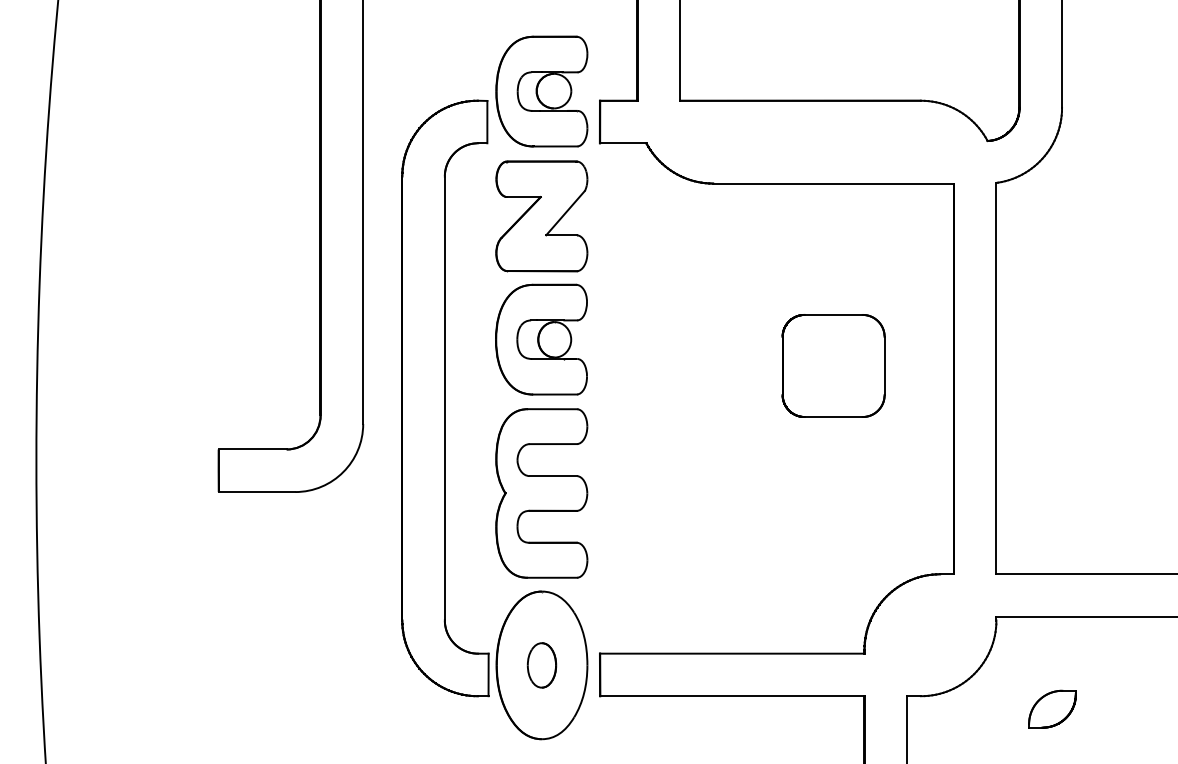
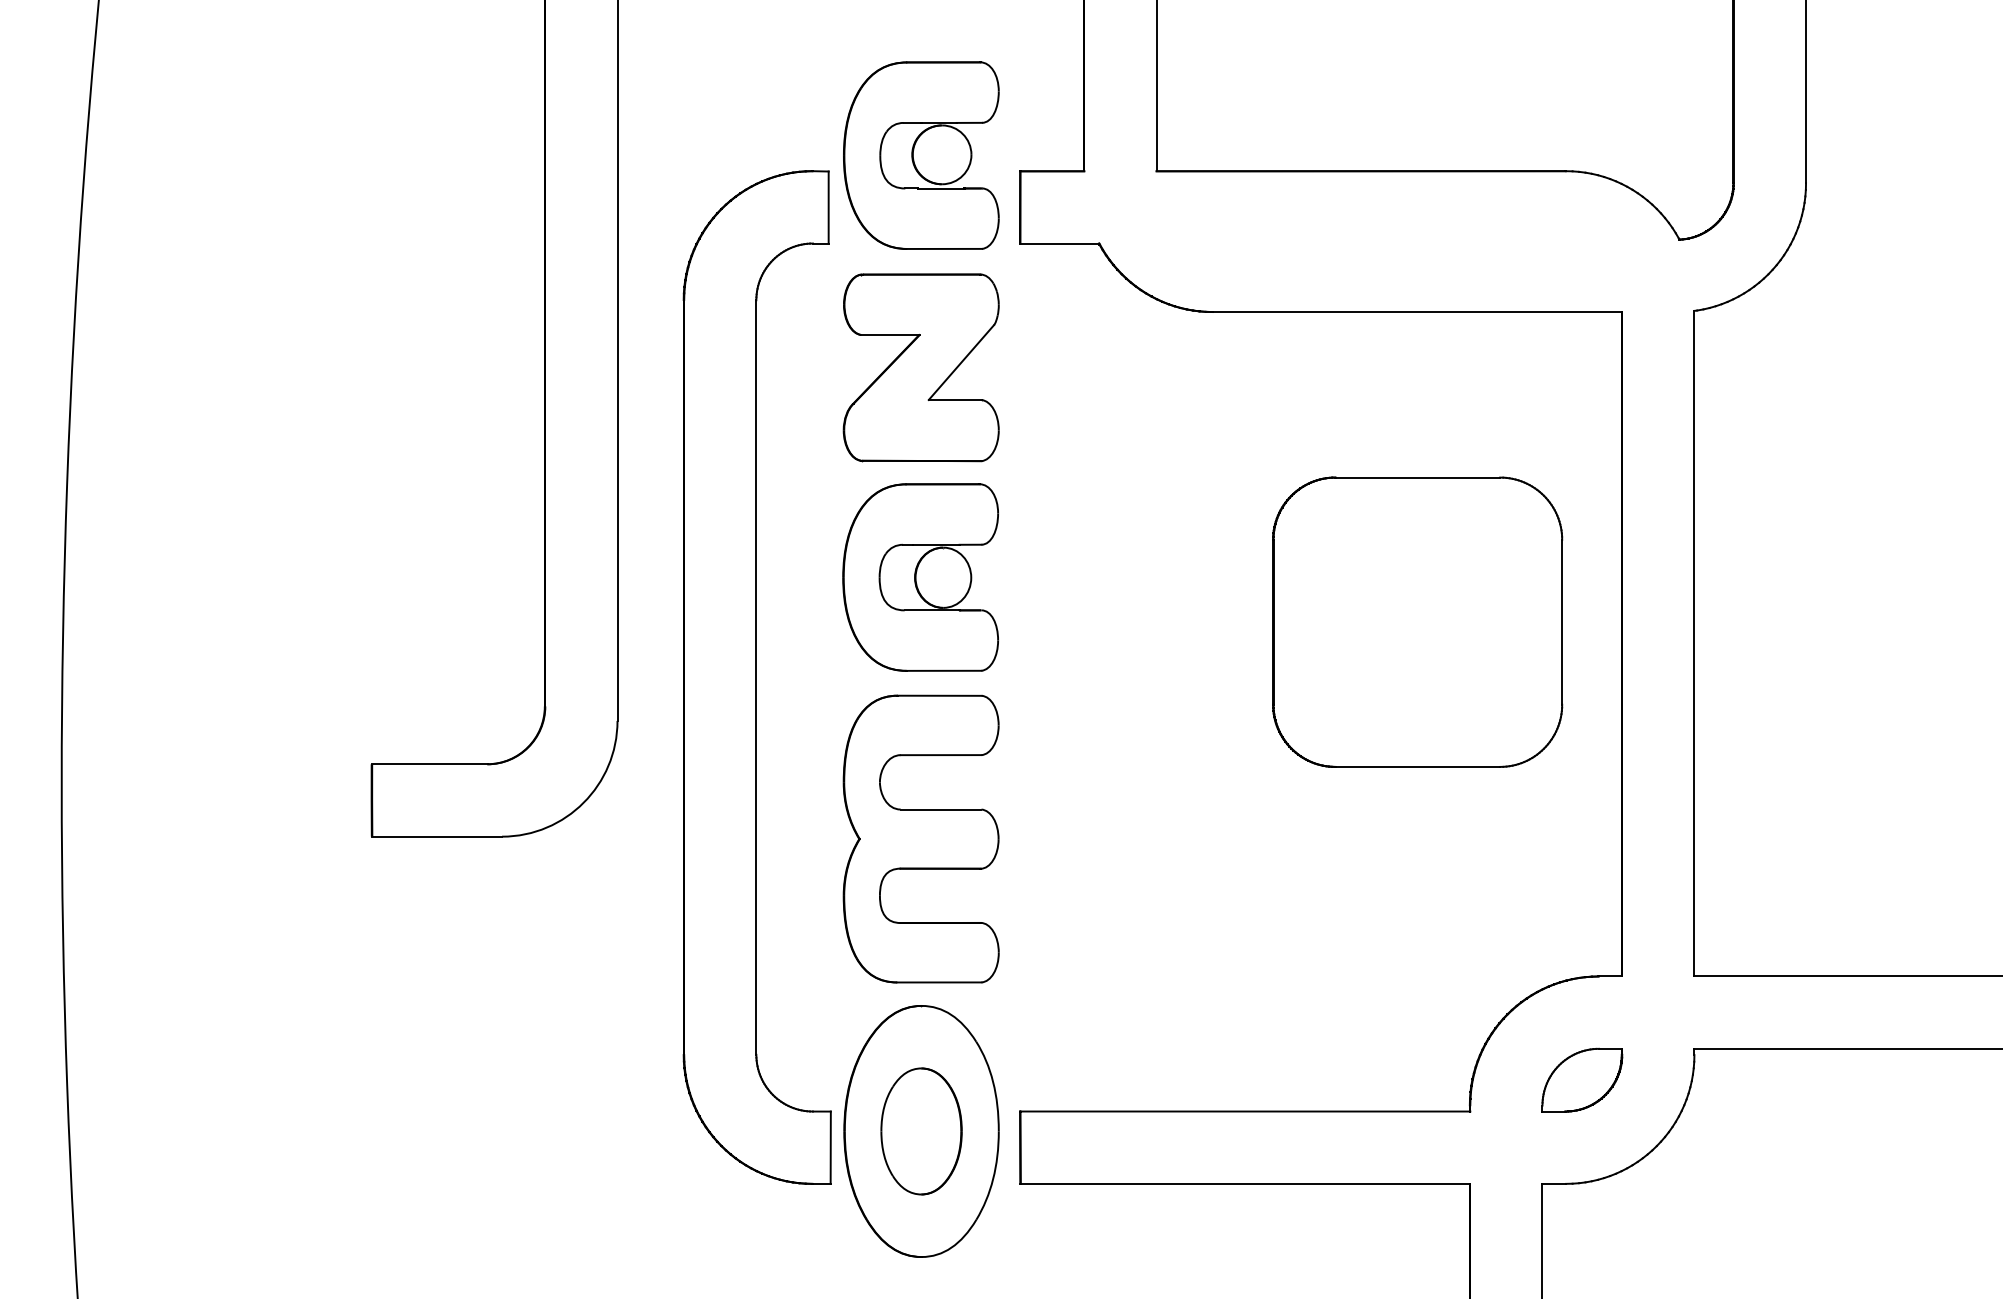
part: (833, 365) -> (1417, 621), size x1.67
part: (541, 665) -> (920, 1131), size x1.67
part: (1052, 708) -> (1582, 1078), moved

